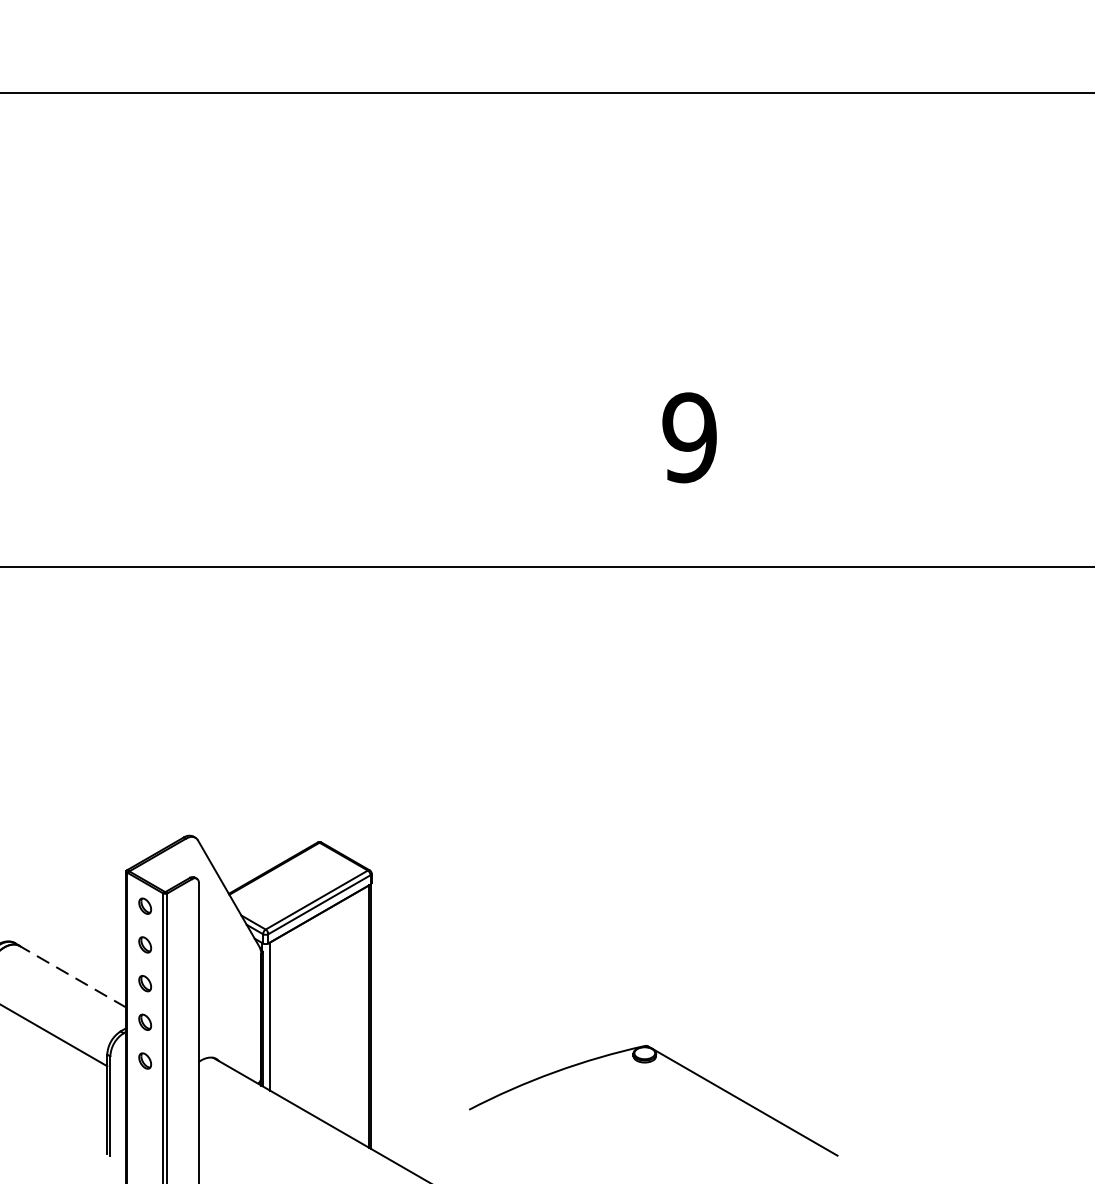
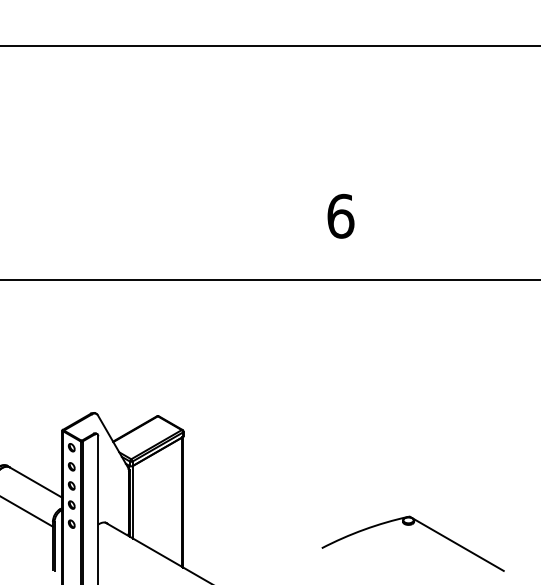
text: (689, 436) -> (340, 215), 9 -> 6
line: (71, 976) -> (35, 482), dashed -> solid
part: (650, 1063) -> (411, 525), moved

